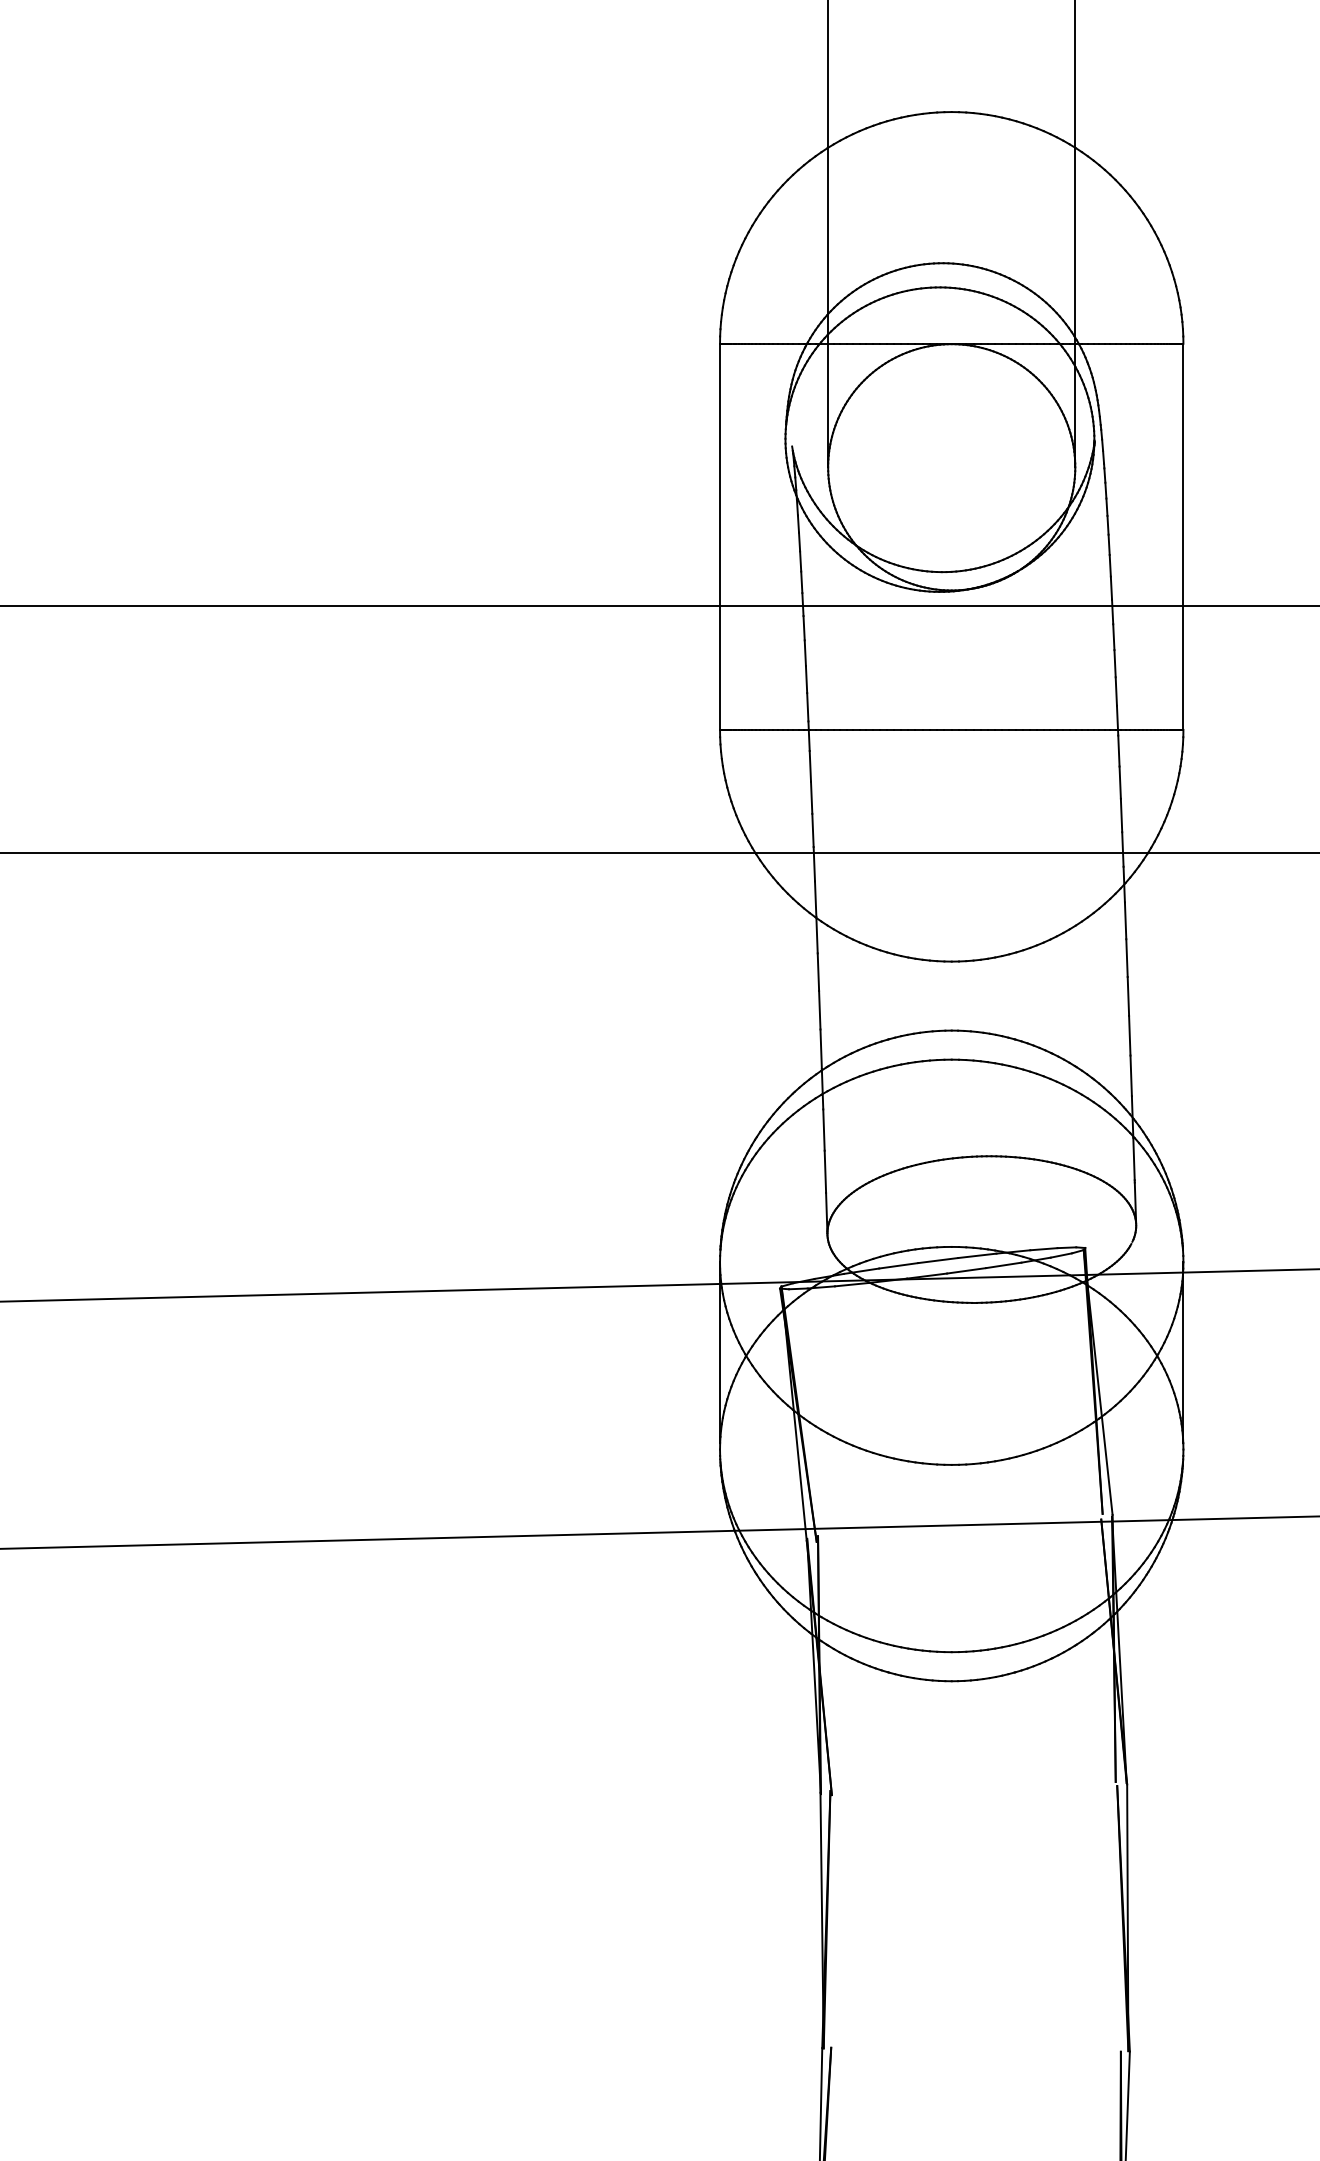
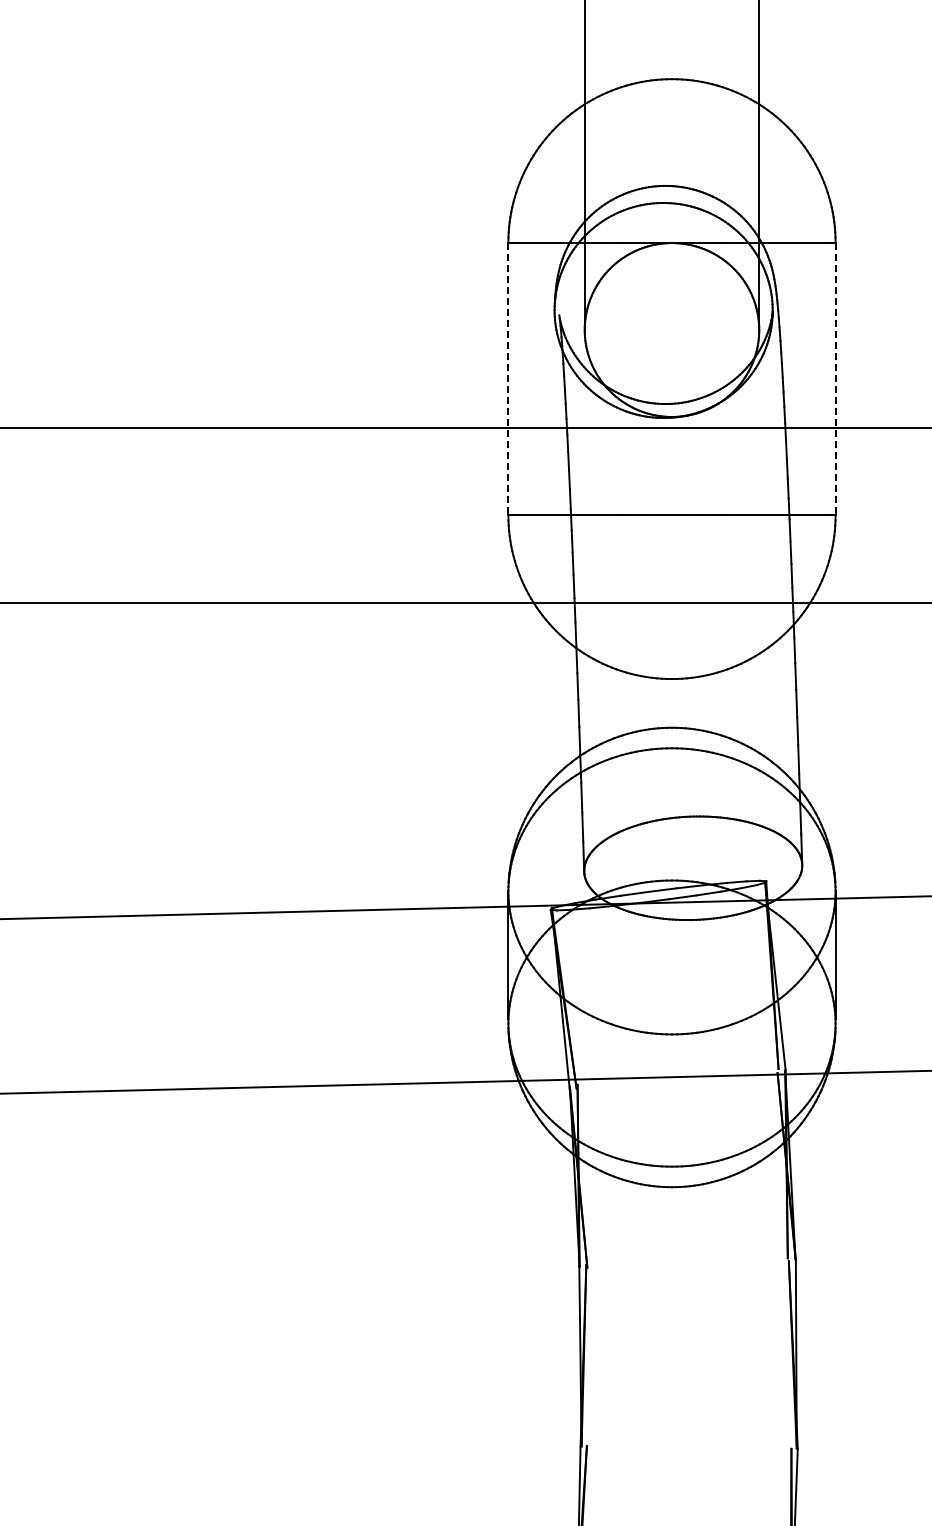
line: (720, 537) -> (508, 379), solid -> dashed
line: (1183, 537) -> (835, 379), solid -> dashed

